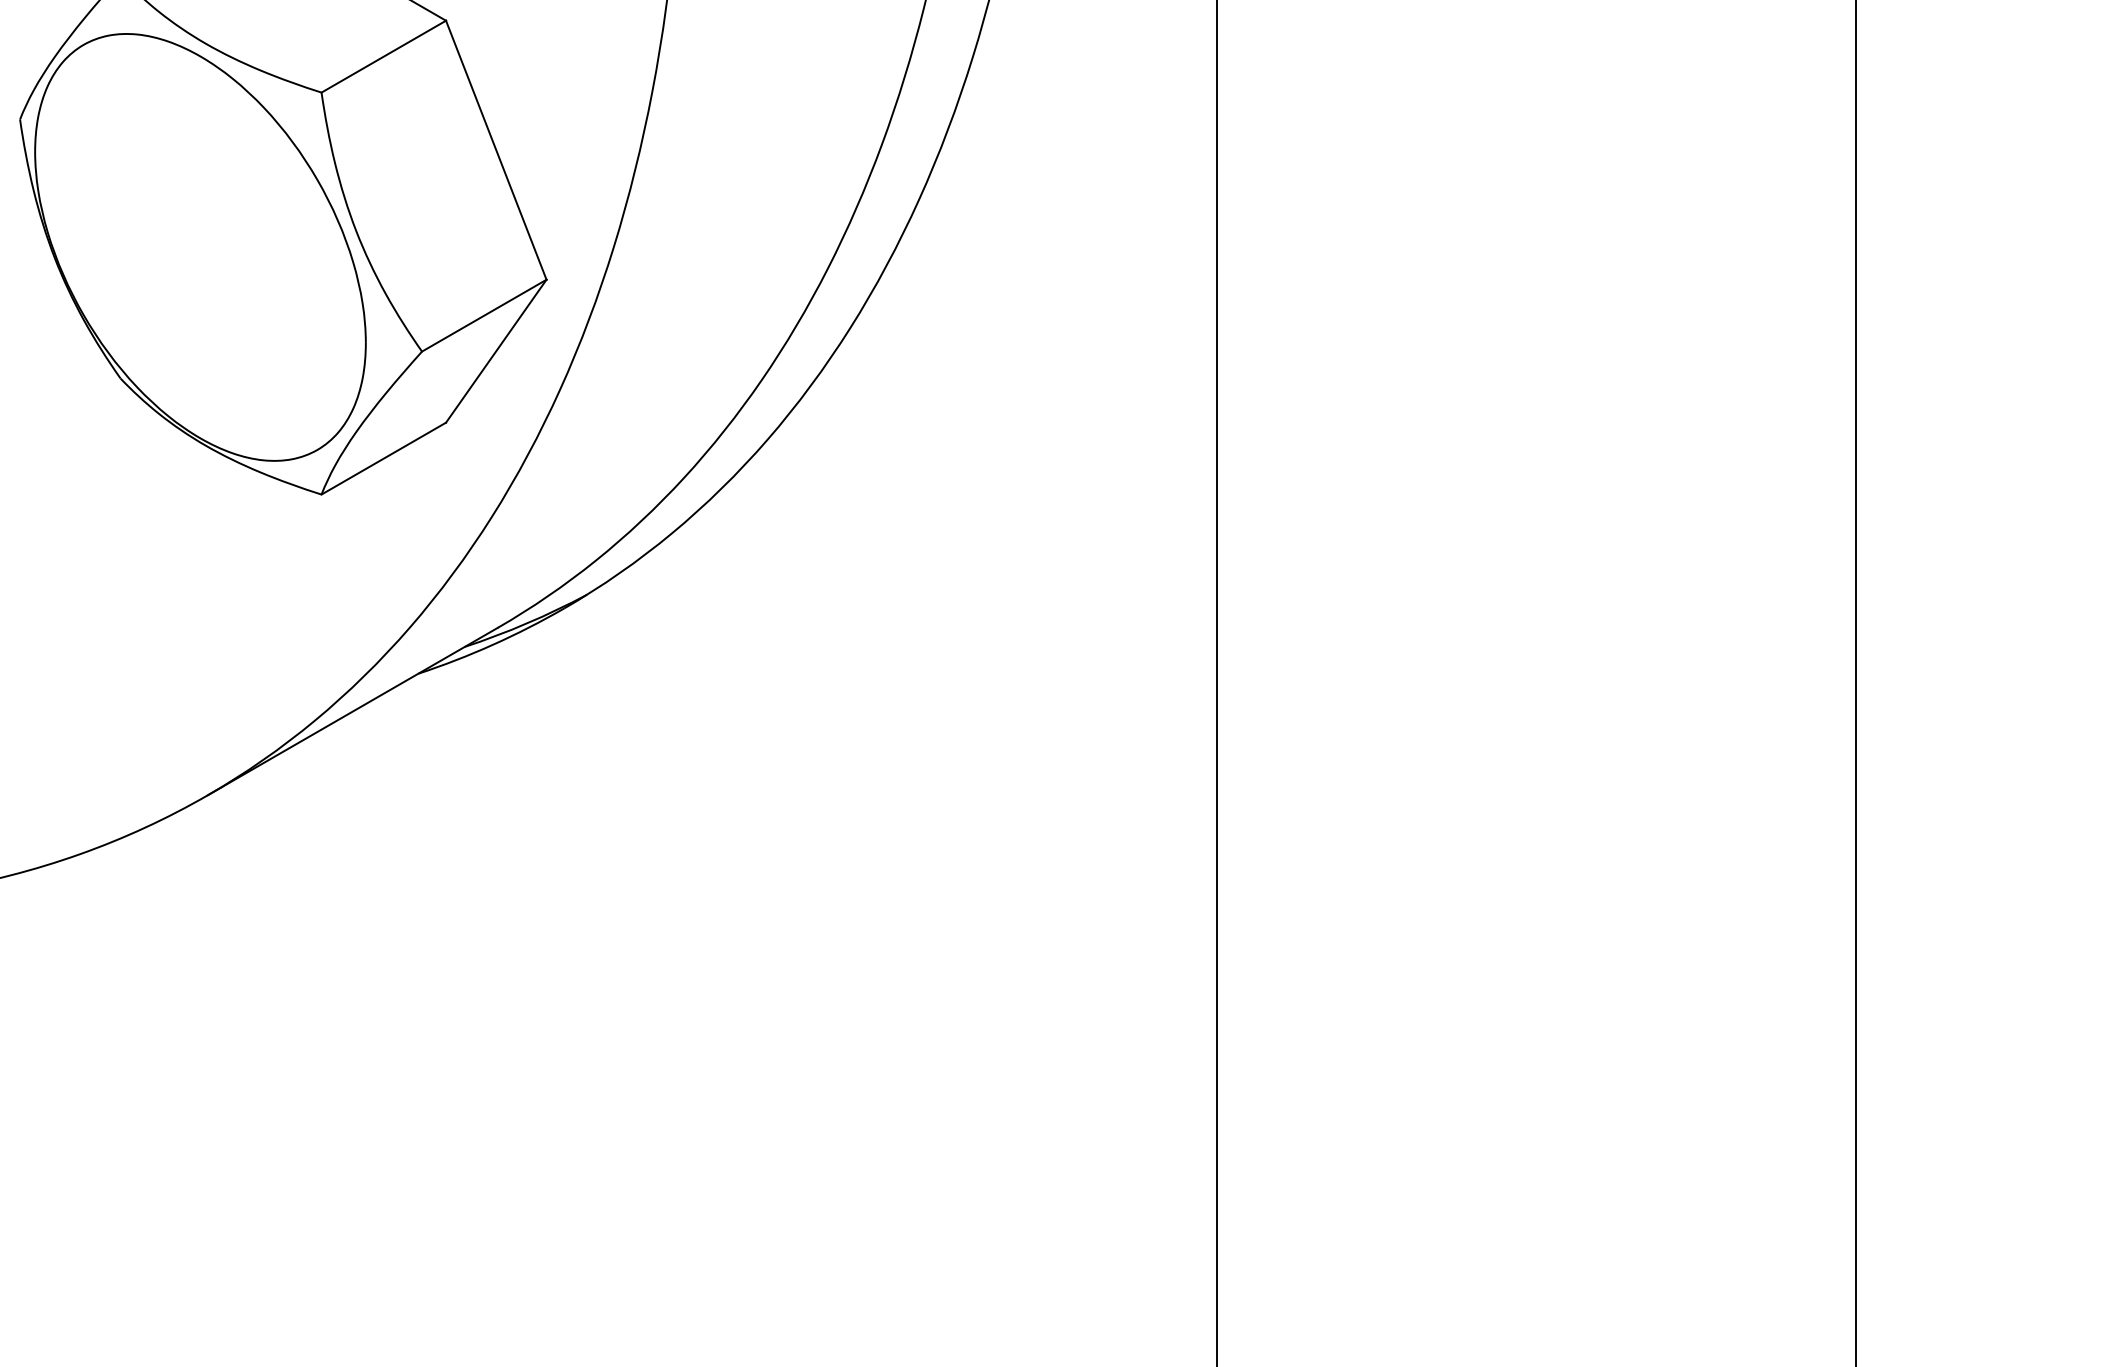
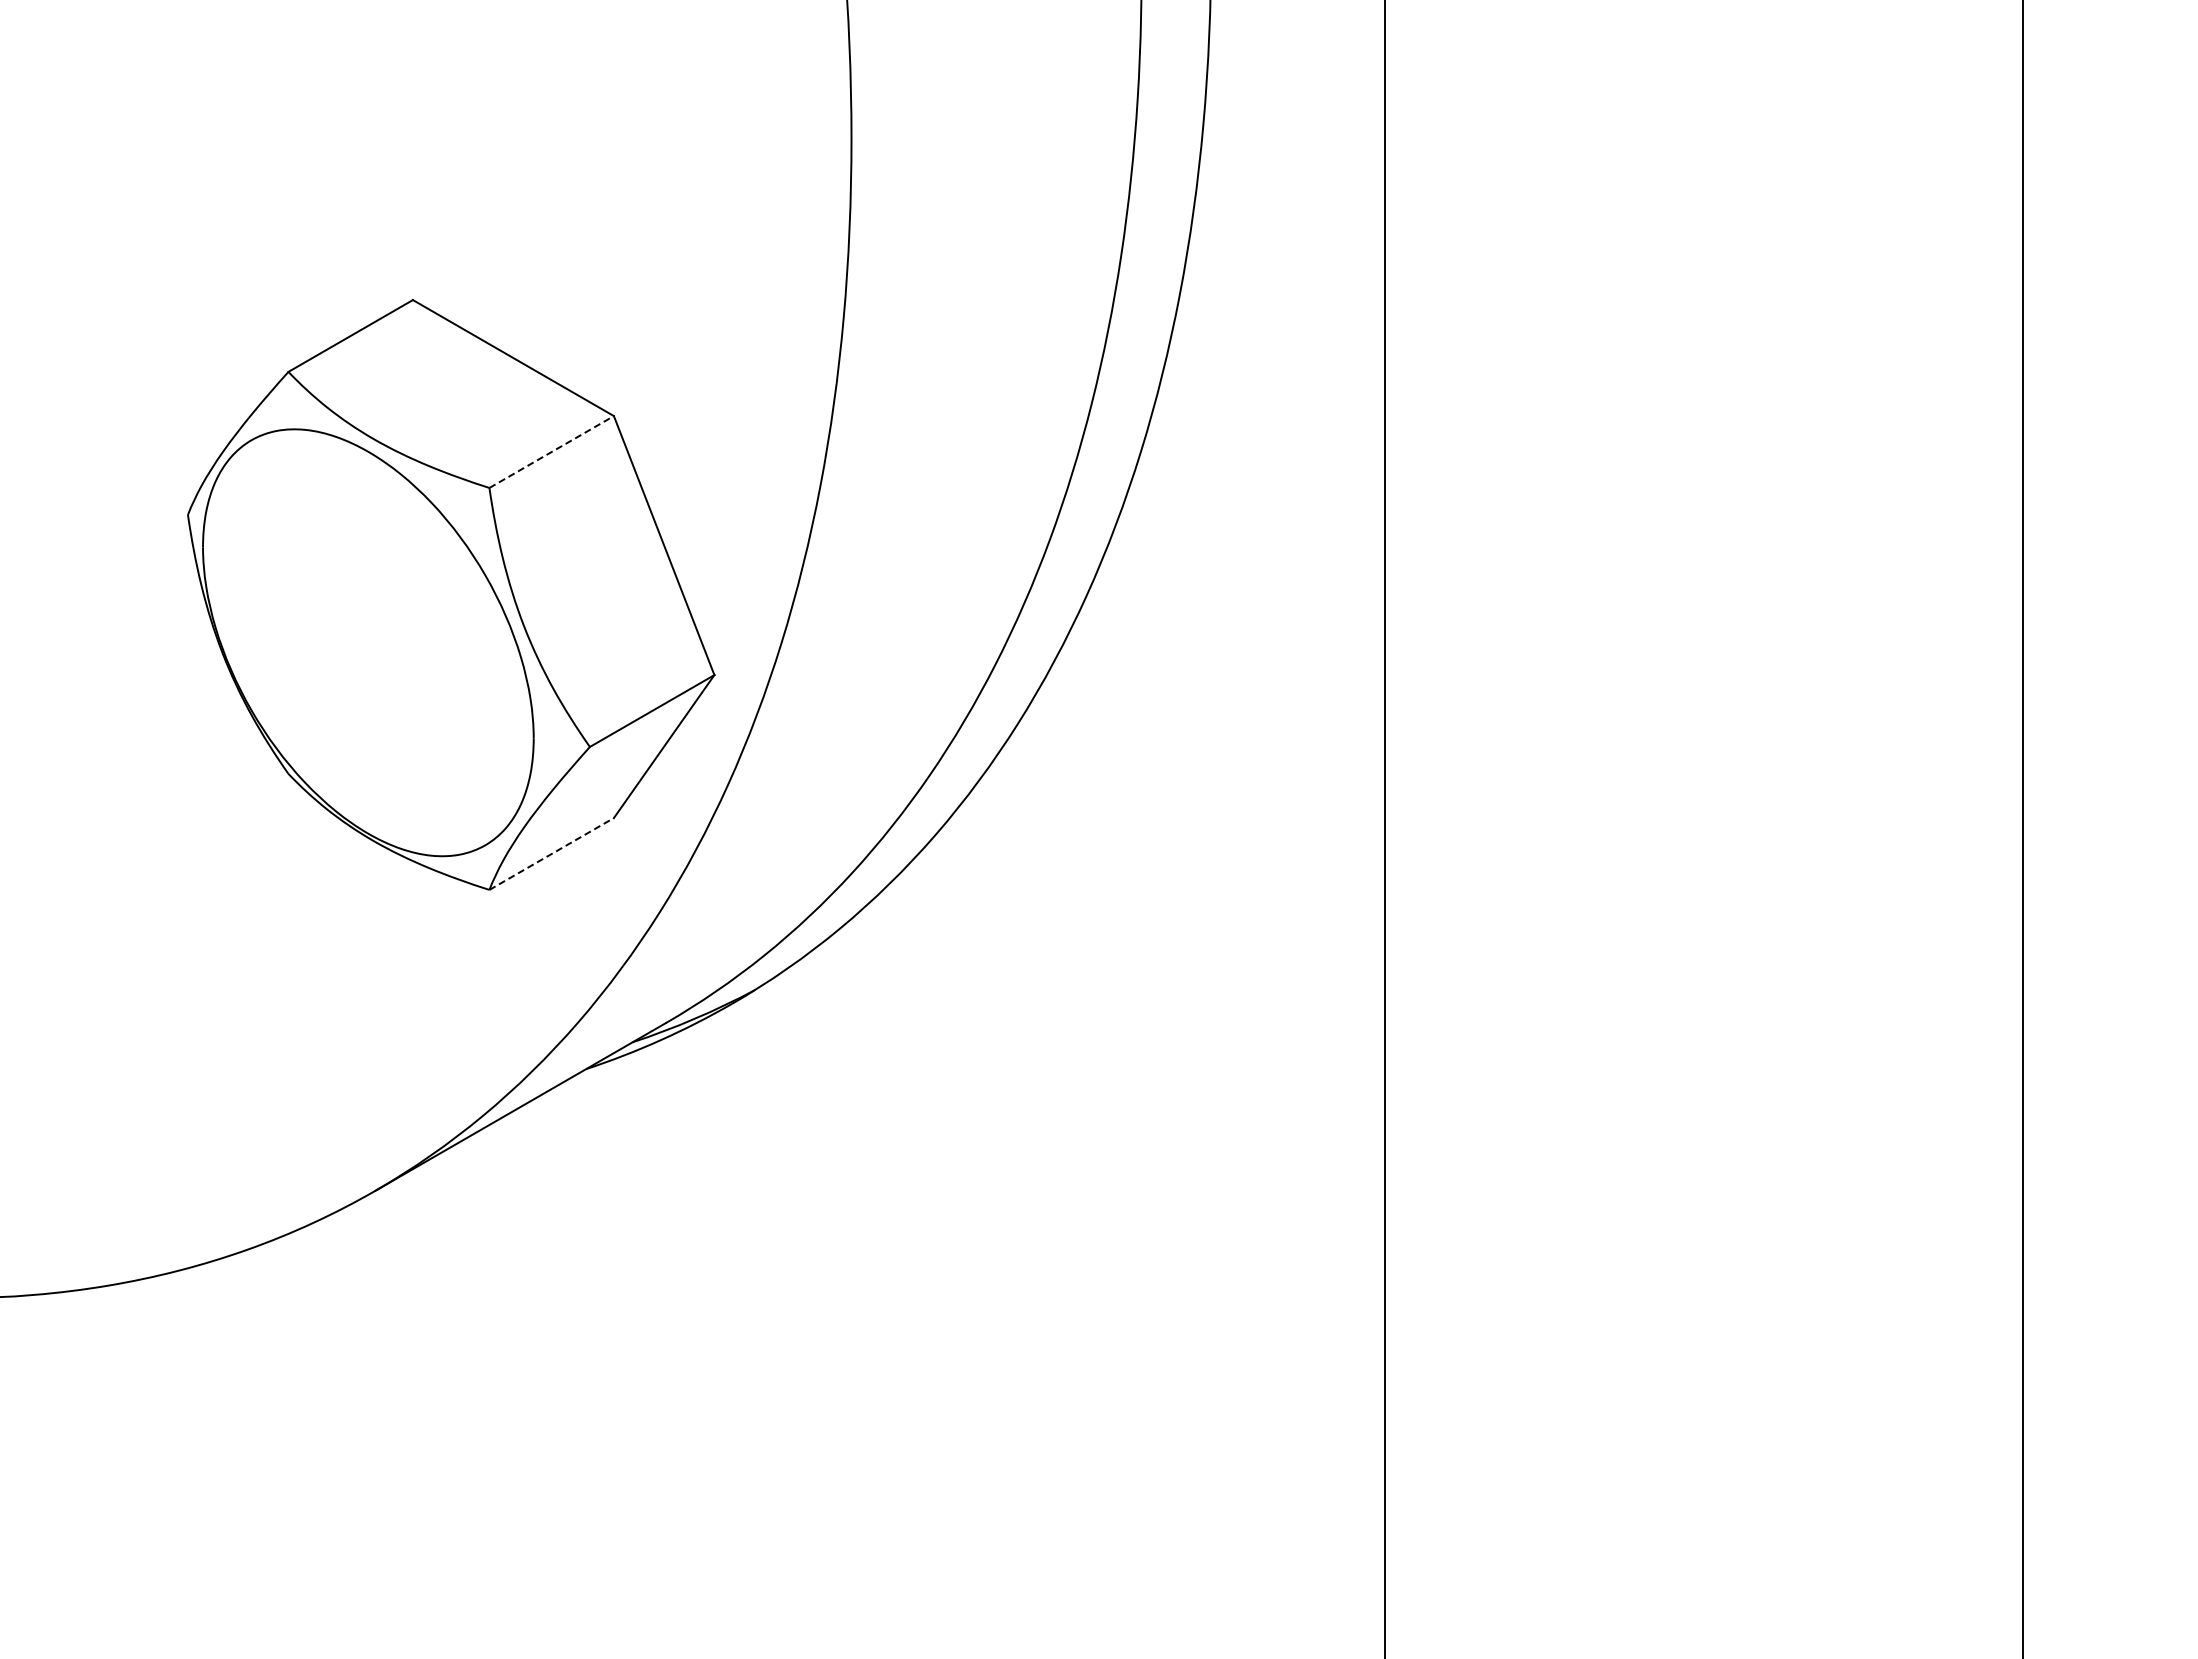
line: (383, 57) -> (551, 452), solid -> dashed
line: (383, 459) -> (551, 854), solid -> dashed

